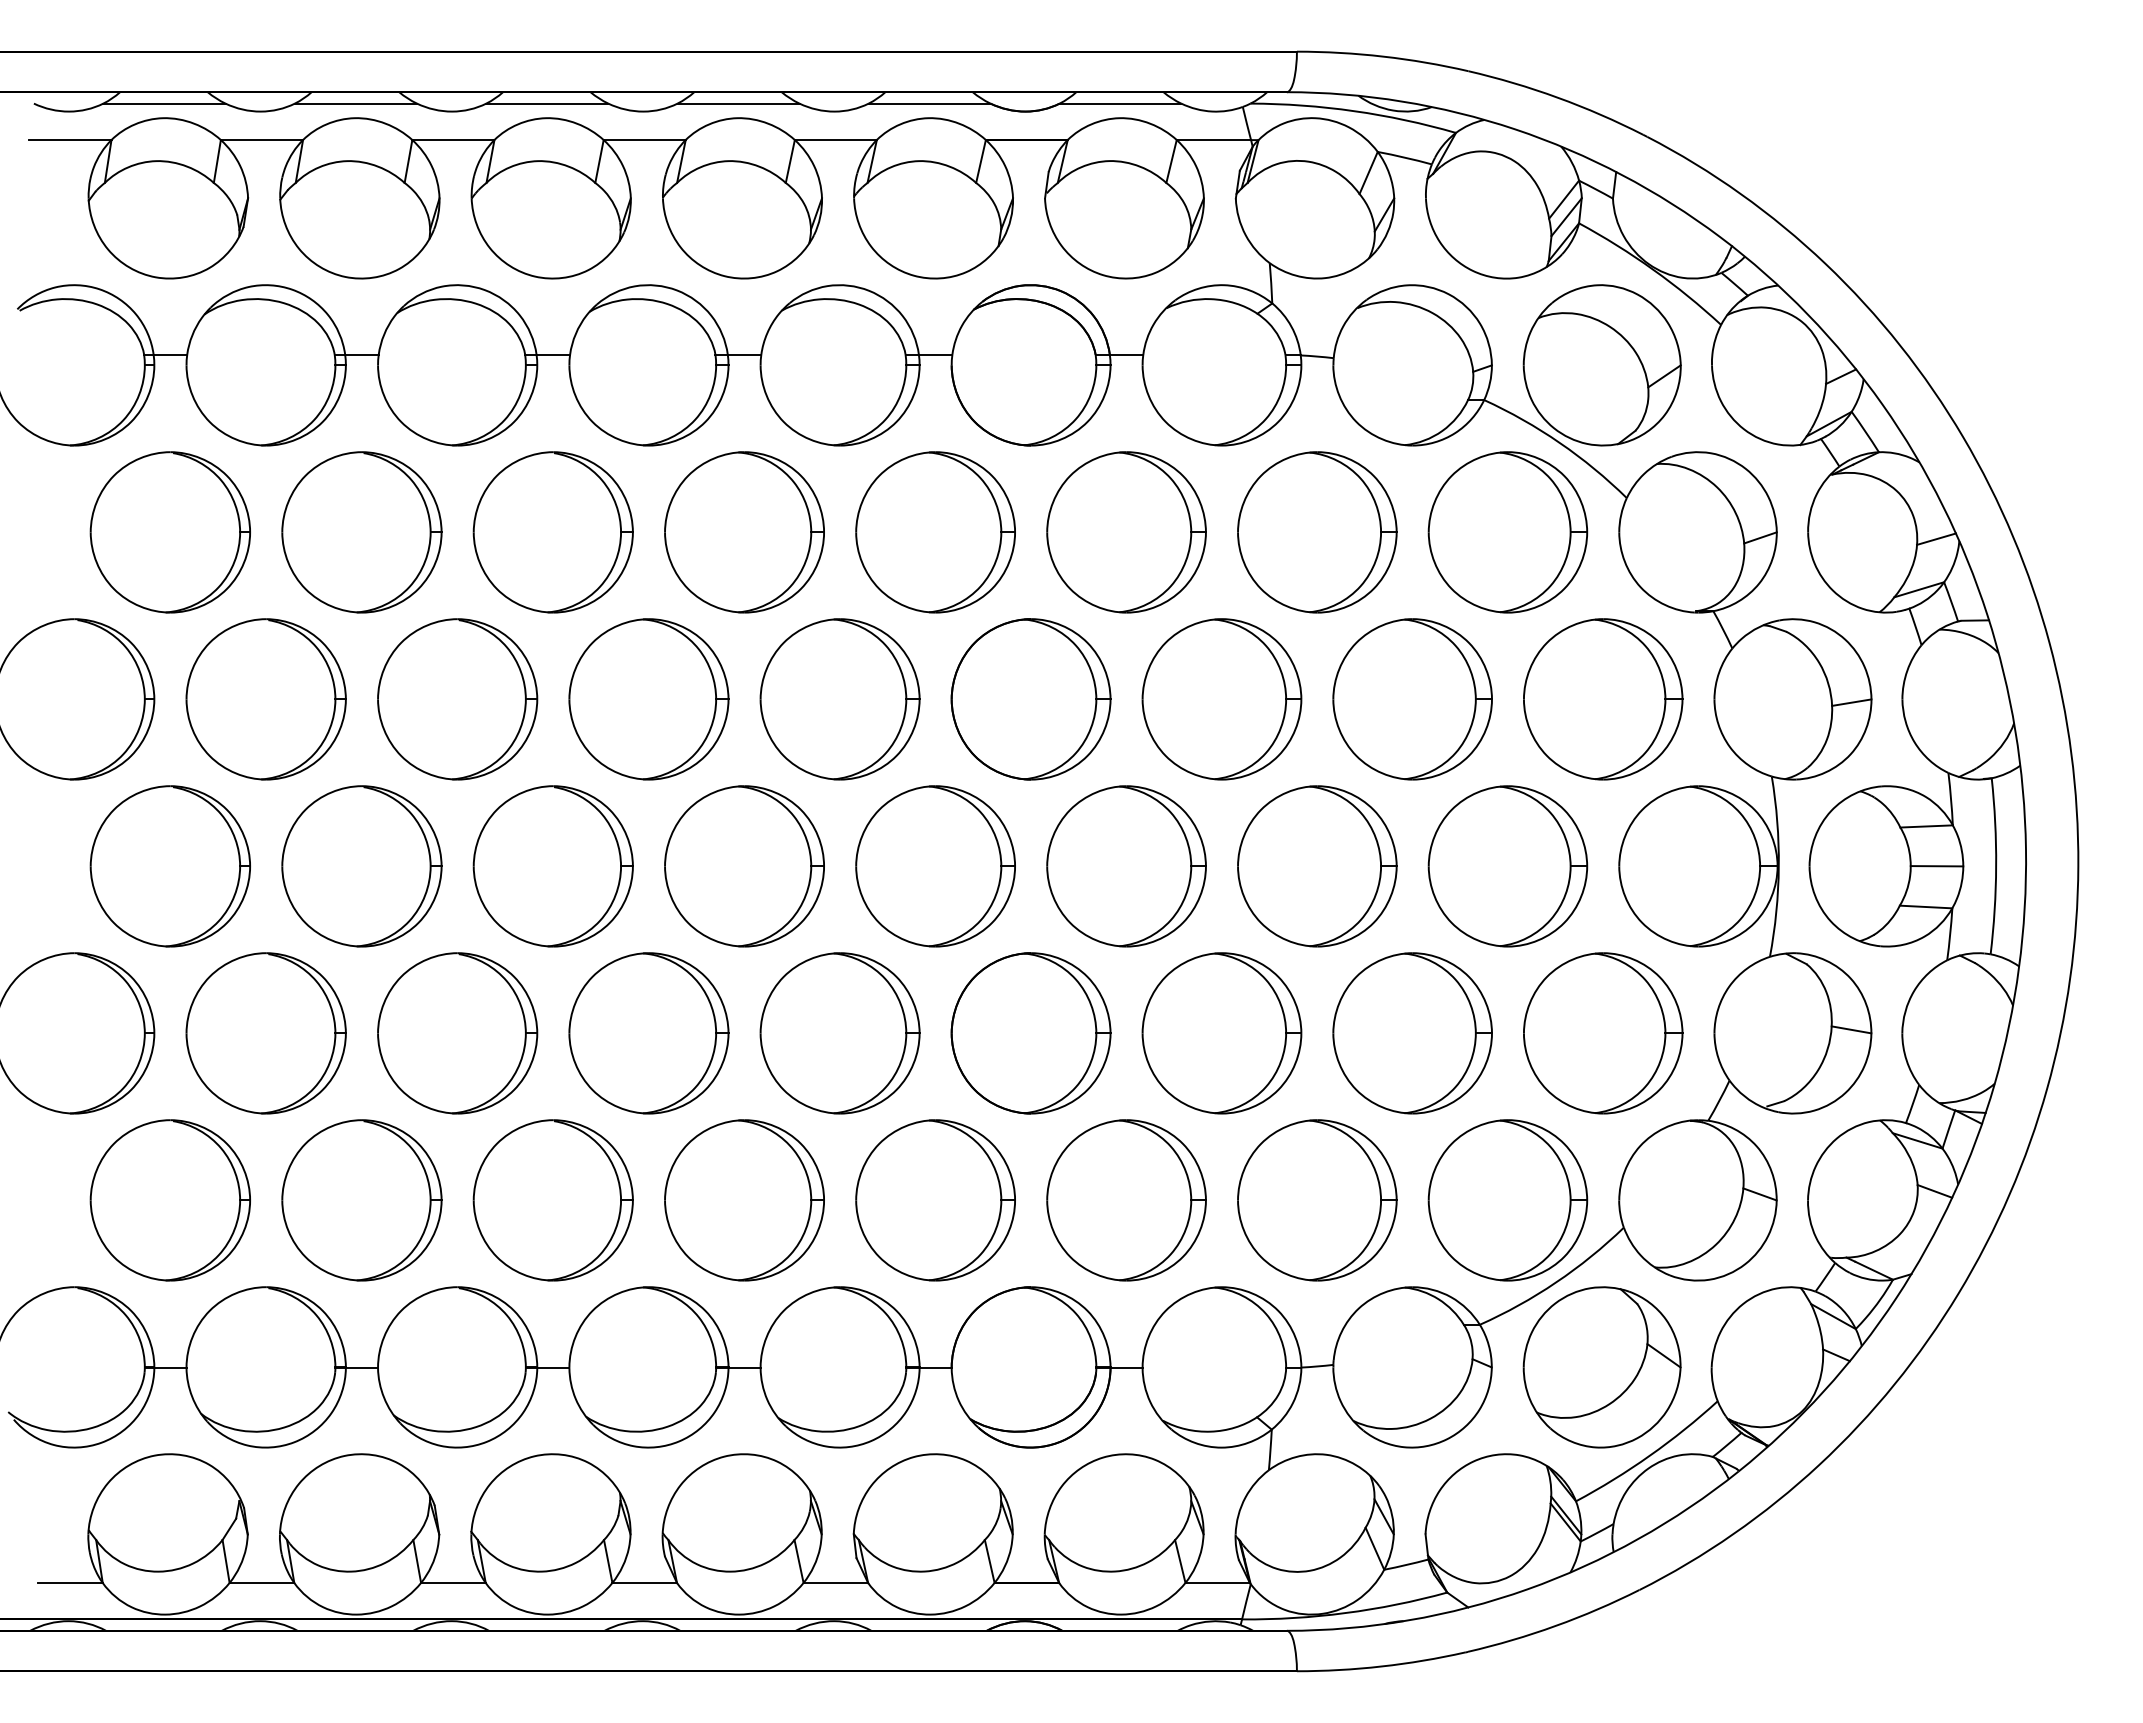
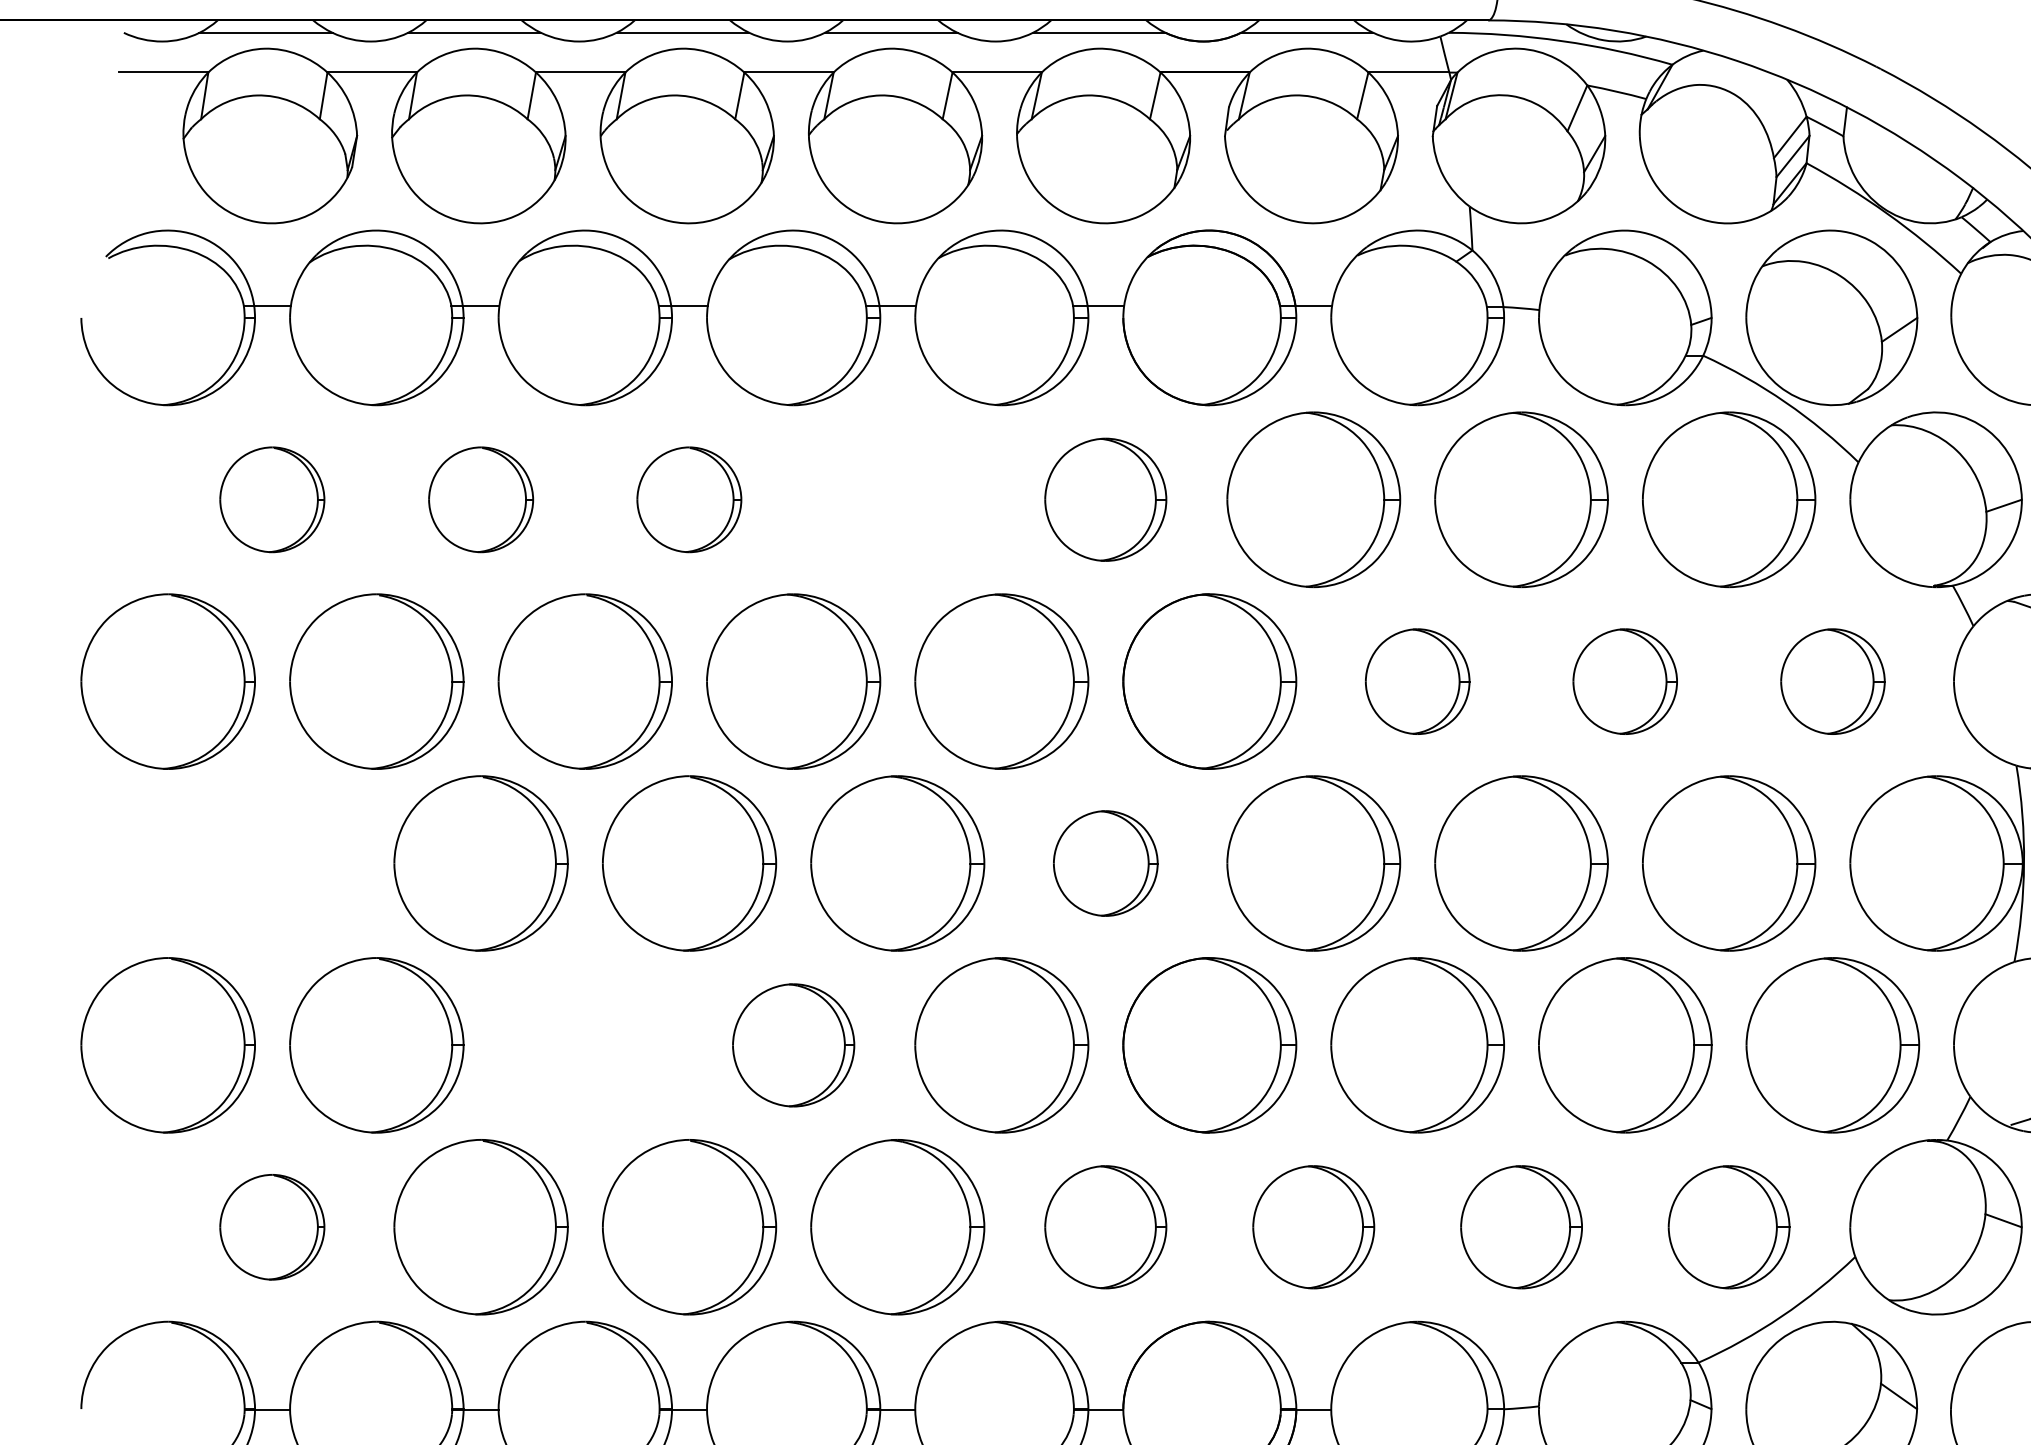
part: (169, 532) -> (271, 499), size x0.6
part: (361, 532) -> (480, 499), size x0.6
part: (552, 532) -> (688, 499), size x0.6
part: (744, 532) -> (897, 499), removed
part: (935, 532) -> (1105, 499), size x0.7
part: (1221, 699) -> (1417, 681), size x0.6
part: (1412, 699) -> (1625, 681), size x0.6
part: (1603, 699) -> (1833, 681), size x0.6
part: (169, 866) -> (271, 863), removed
part: (935, 866) -> (1105, 863), size x0.6
part: (457, 1033) -> (585, 1045), removed
part: (648, 1033) -> (793, 1045), size x0.7
part: (169, 1200) -> (271, 1227), size x0.6
part: (935, 1200) -> (1105, 1227), size x0.7
part: (1126, 1200) -> (1313, 1227), size x0.7
part: (1317, 1200) -> (1521, 1227), size x0.7
part: (1507, 1200) -> (1728, 1227), size x0.7

